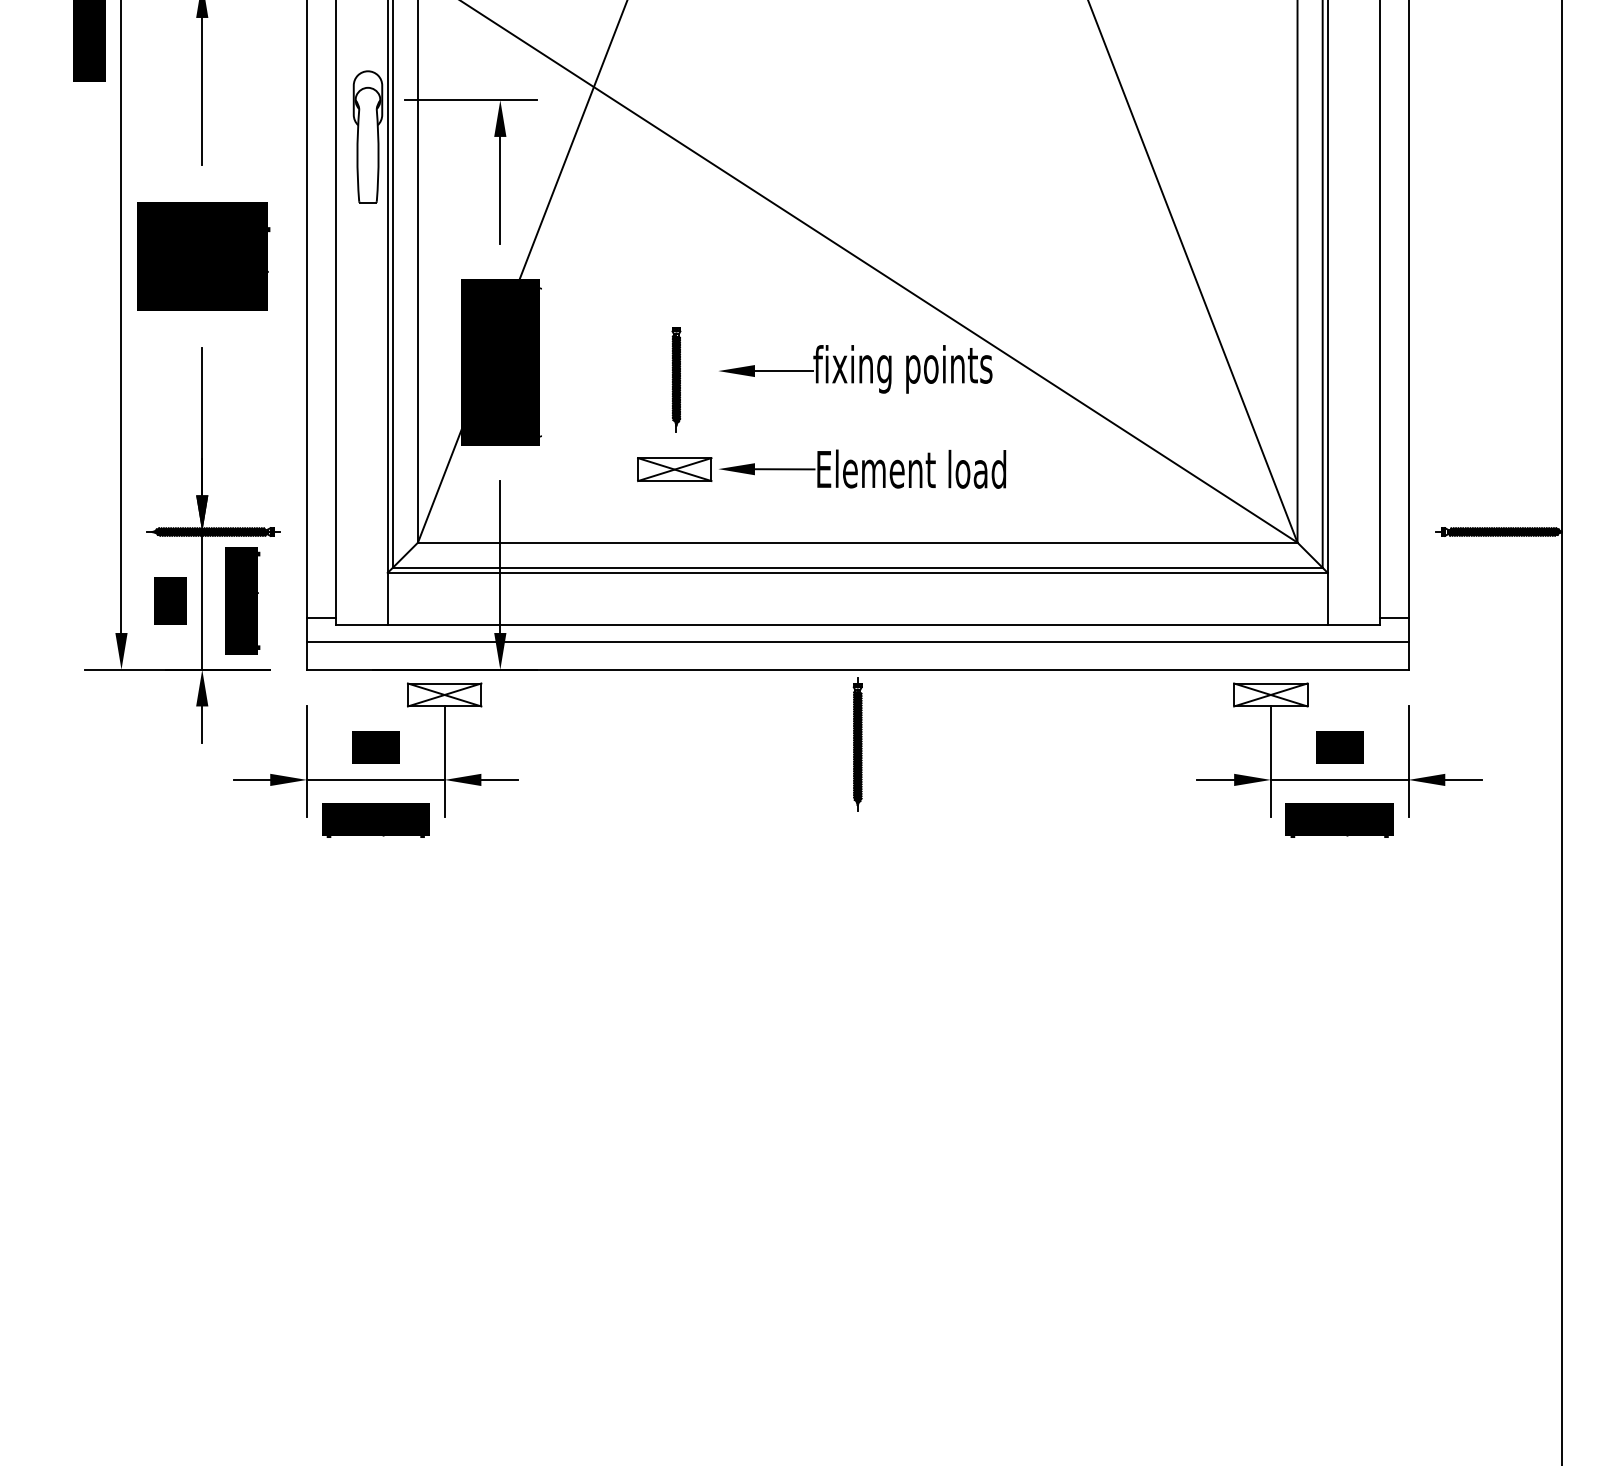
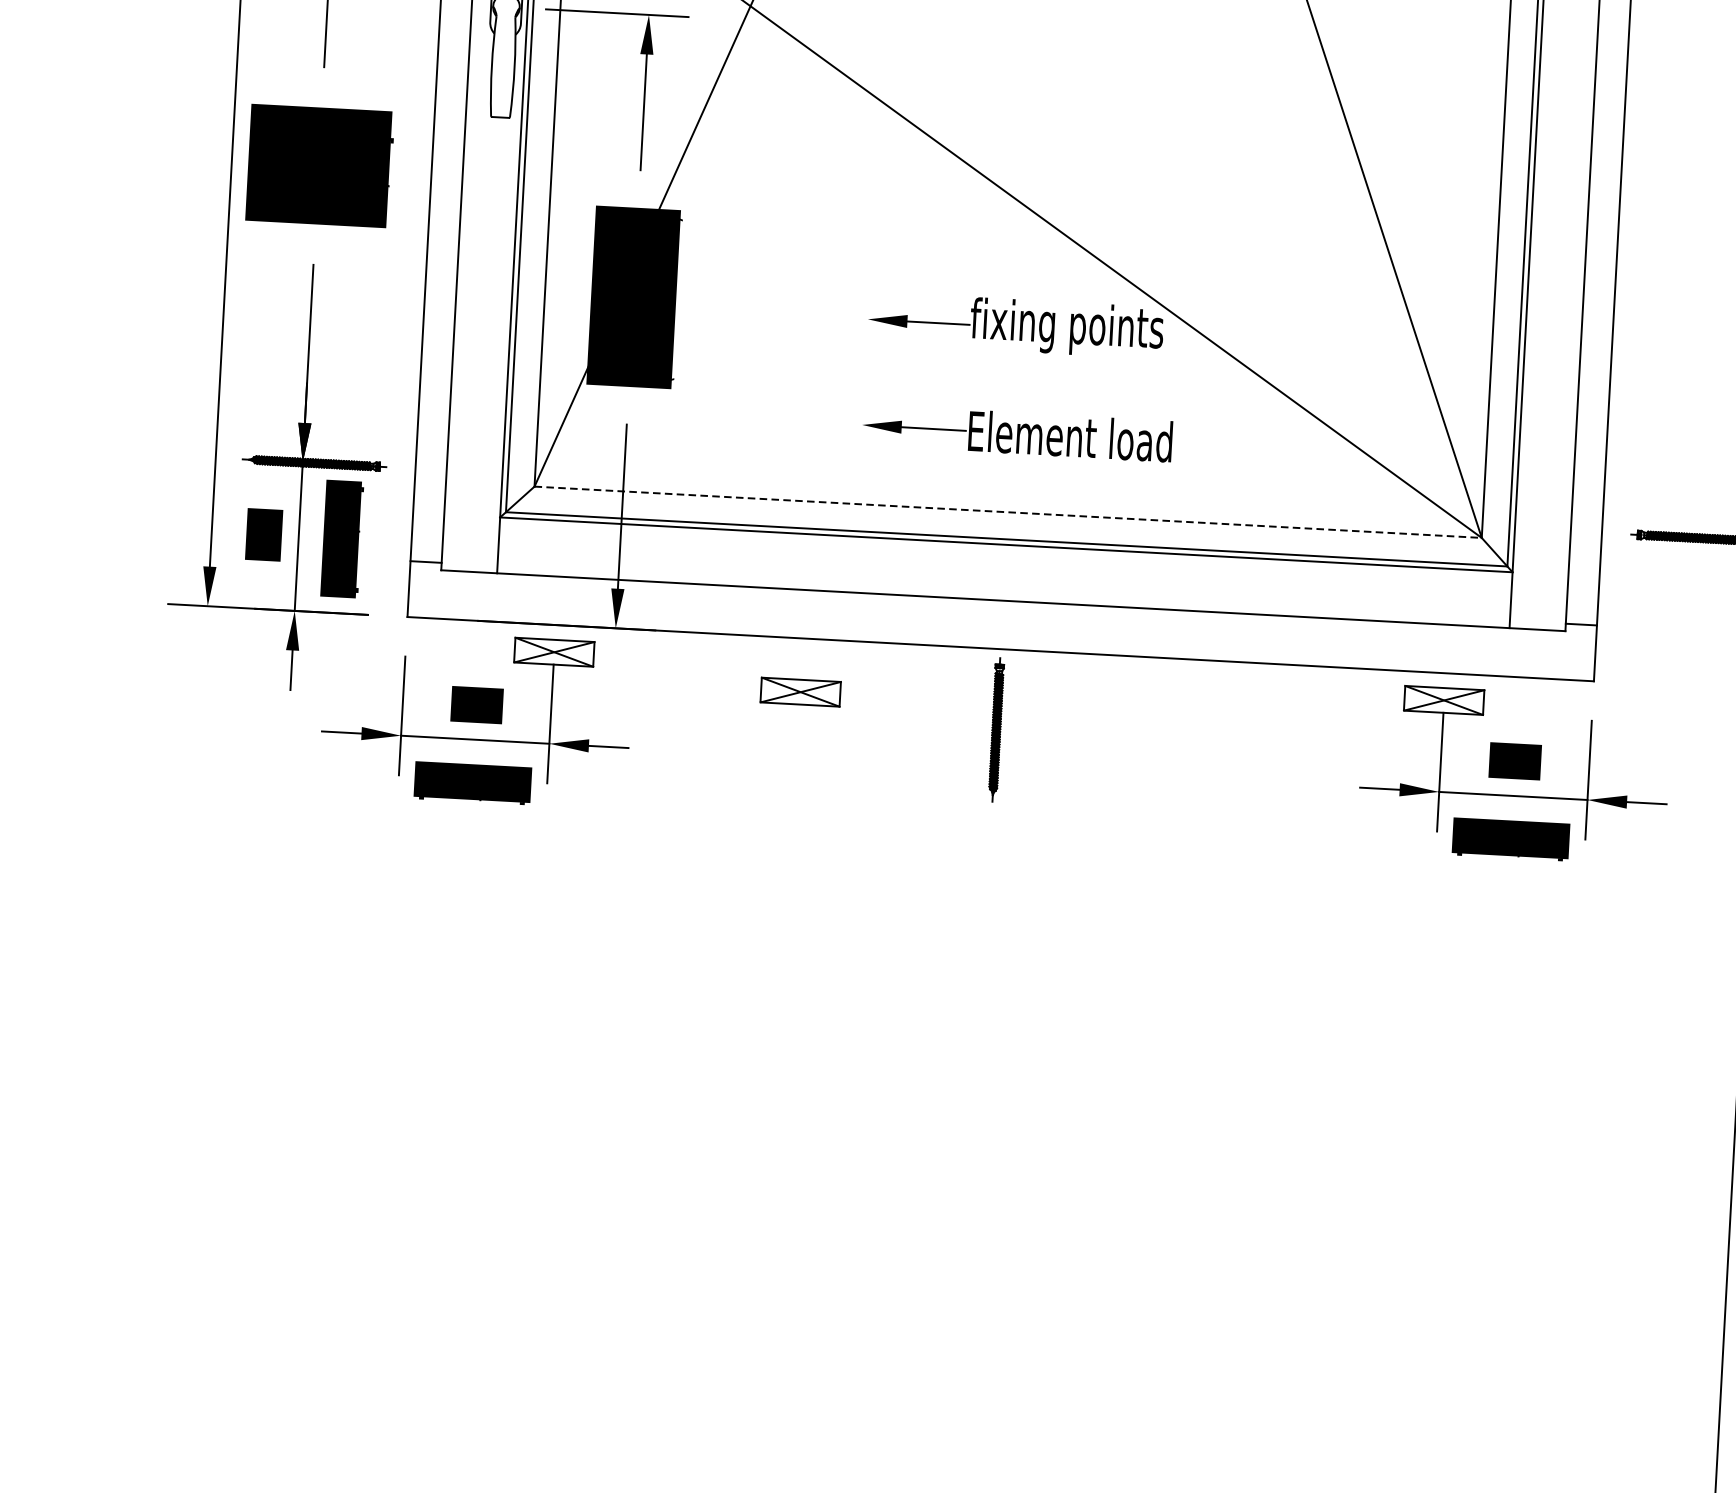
part: (676, 379) -> (822, 326), removed
part: (674, 469) -> (800, 692), moved
line: (857, 542) -> (1007, 512), solid -> dashed
line: (857, 642) -> (1002, 619), removed

